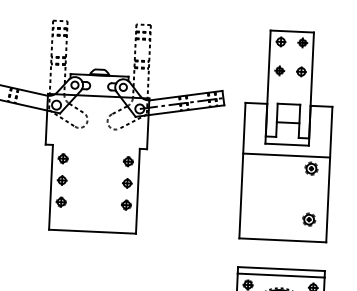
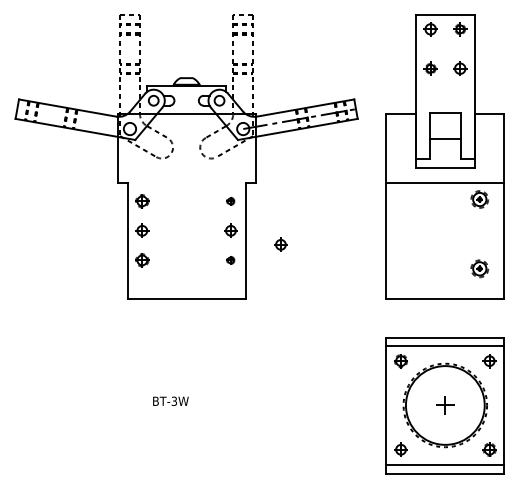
part: (128, 161) -> (230, 201), size x0.6
part: (163, 195) -> (280, 244), added
part: (126, 205) -> (230, 260), size x0.6

